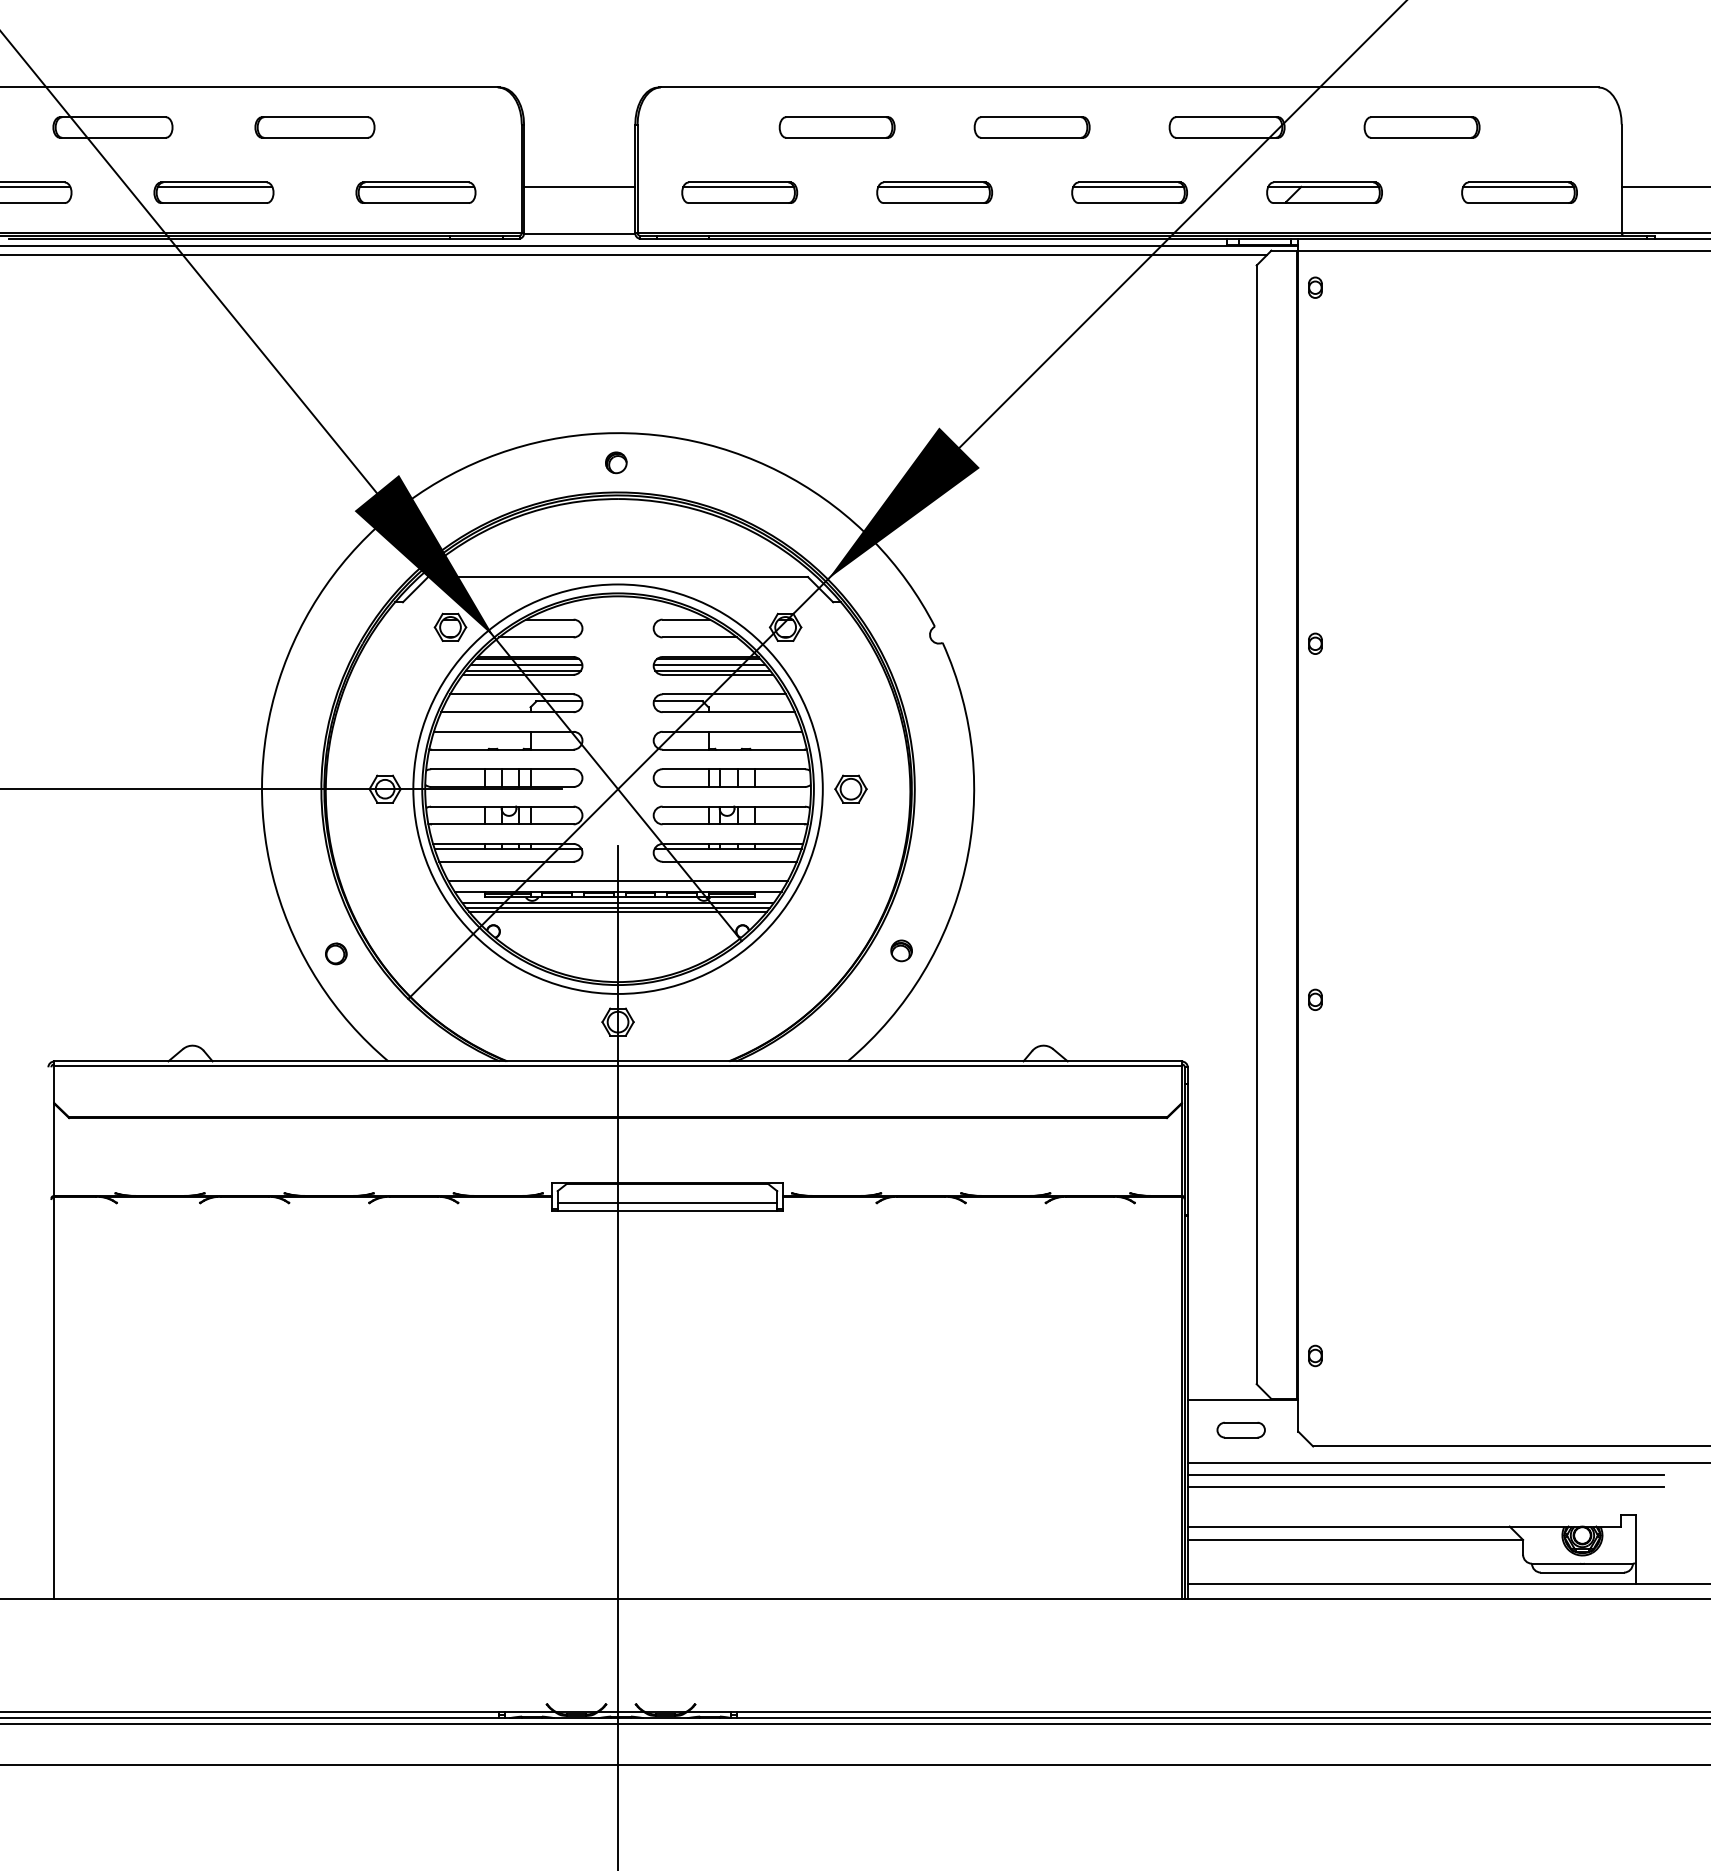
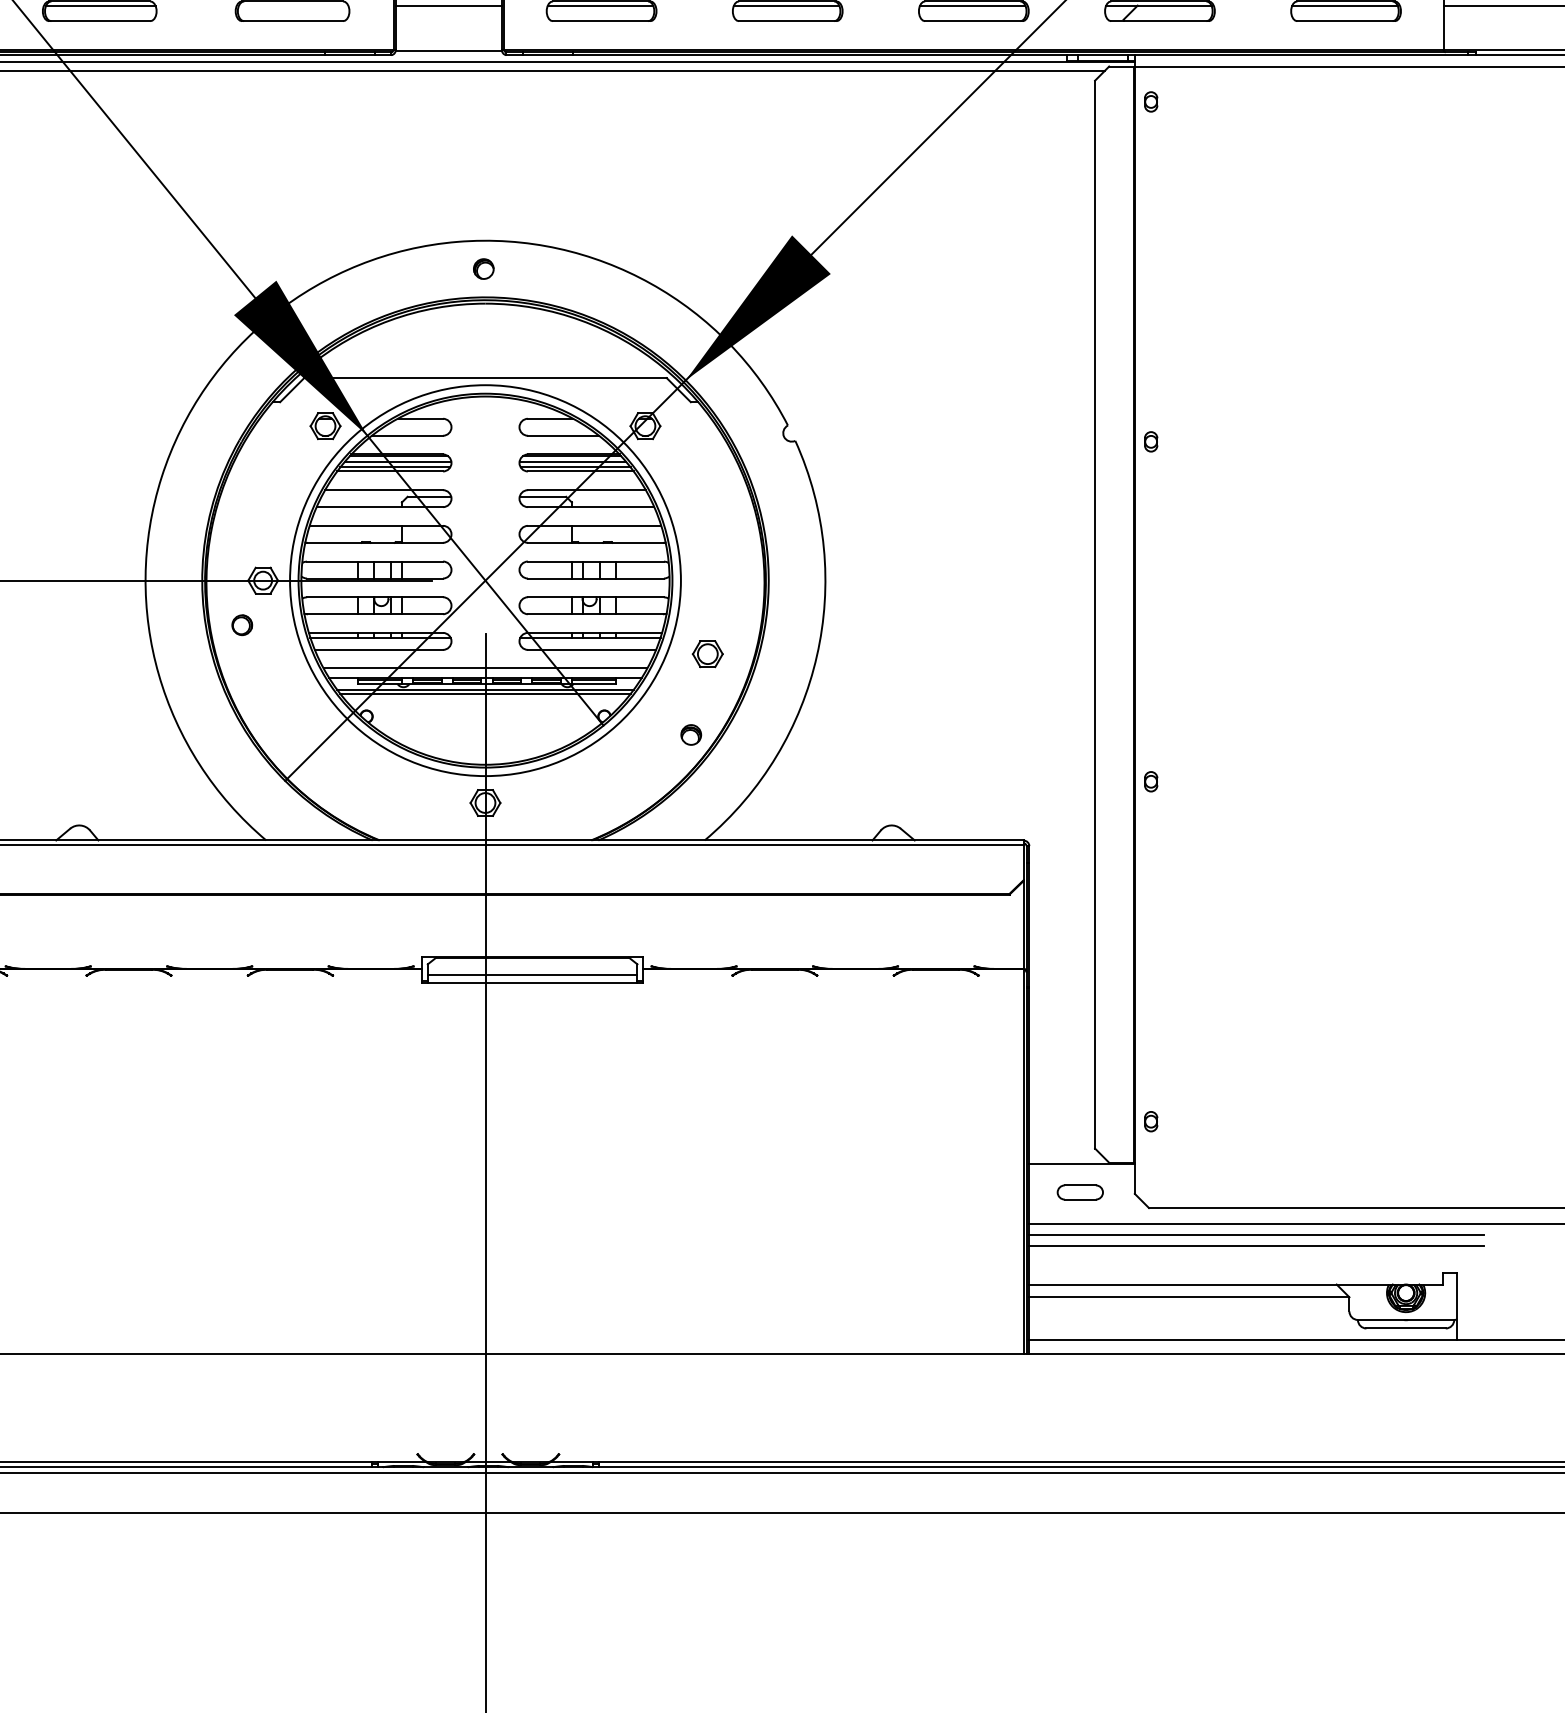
line: (416, 186) -> (293, 5), removed
part: (850, 788) -> (707, 653), moved
line: (618, 911) -> (485, 697), removed
part: (901, 950) -> (691, 734), moved
part: (336, 953) -> (242, 624), moved

